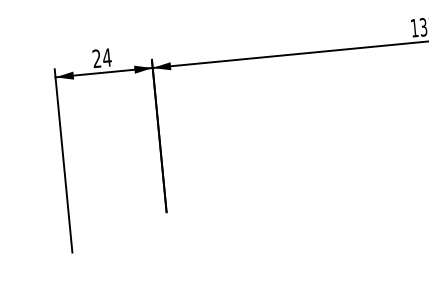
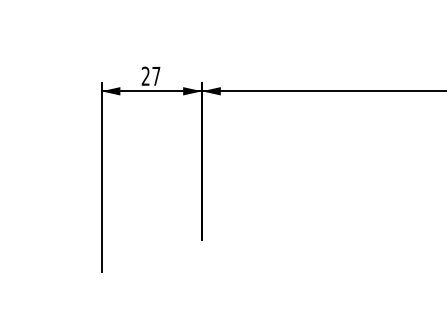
text: (107, 56) -> (156, 75), 24 -> 27

